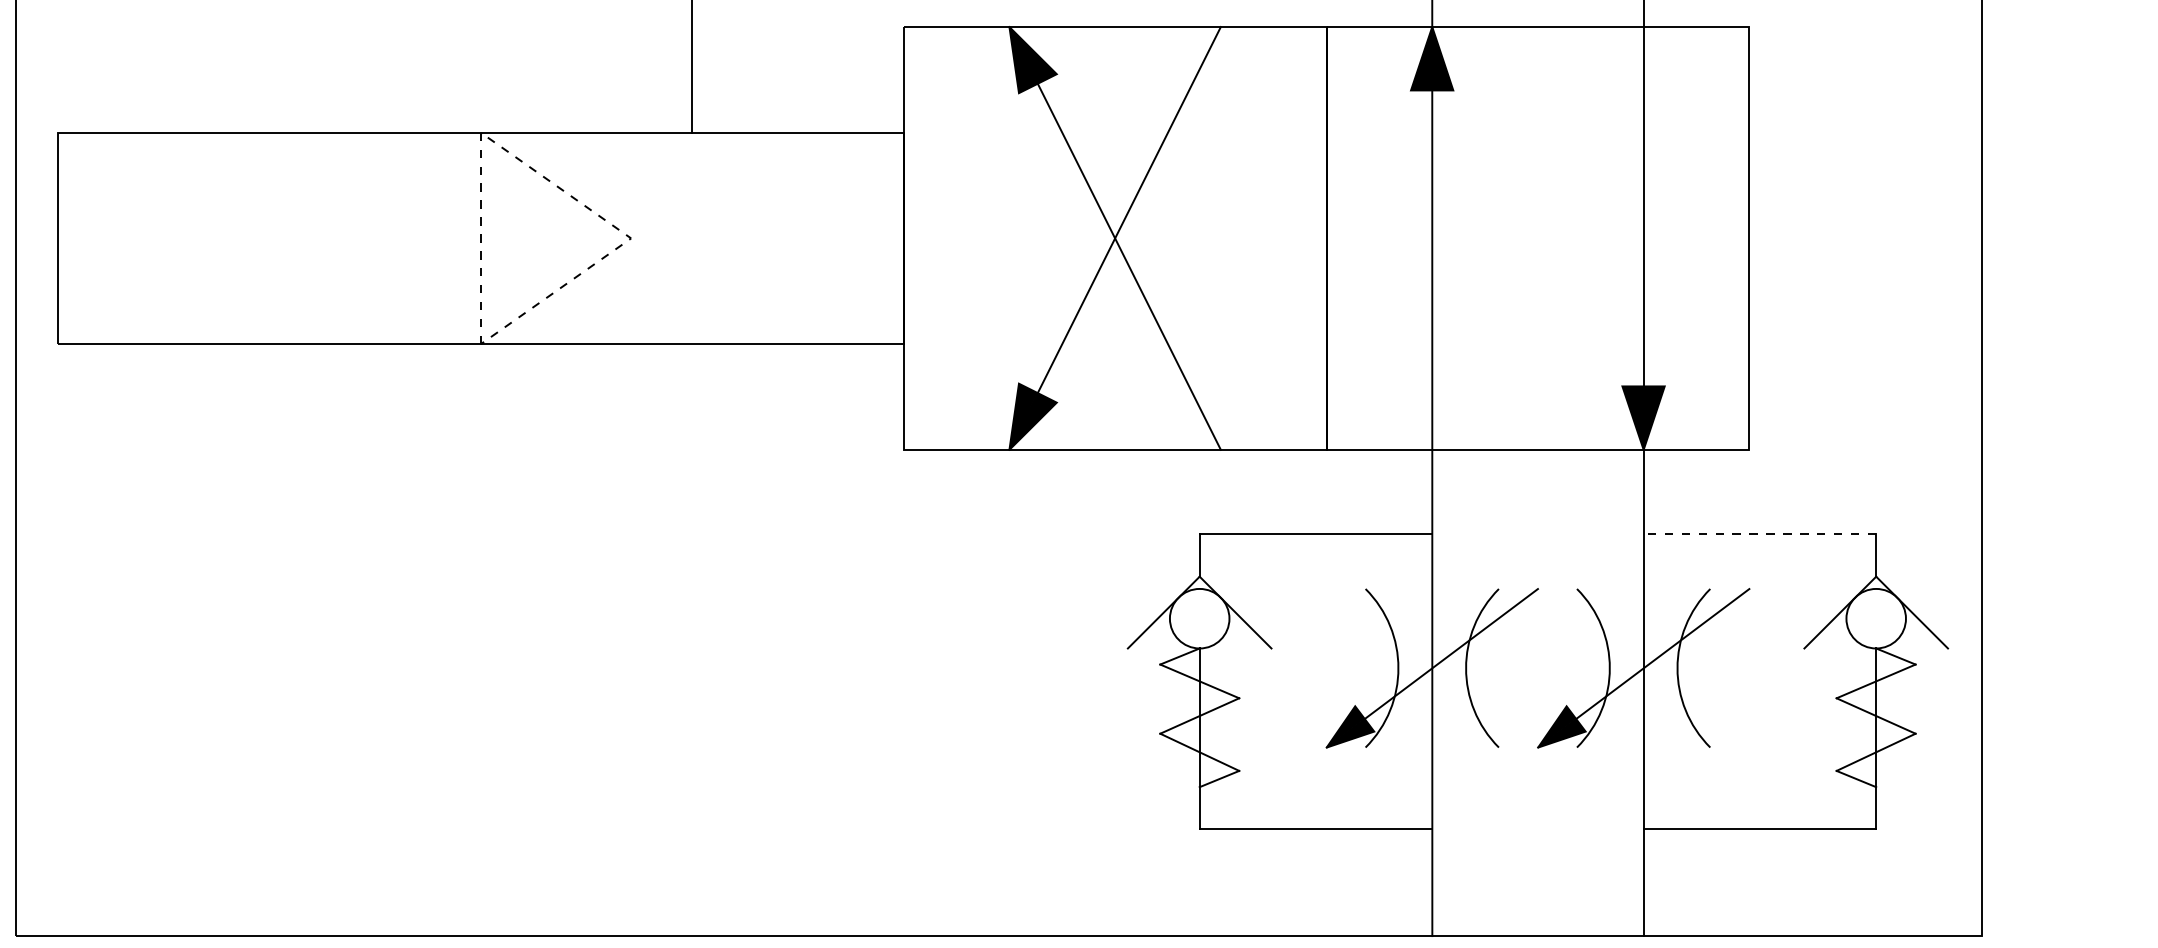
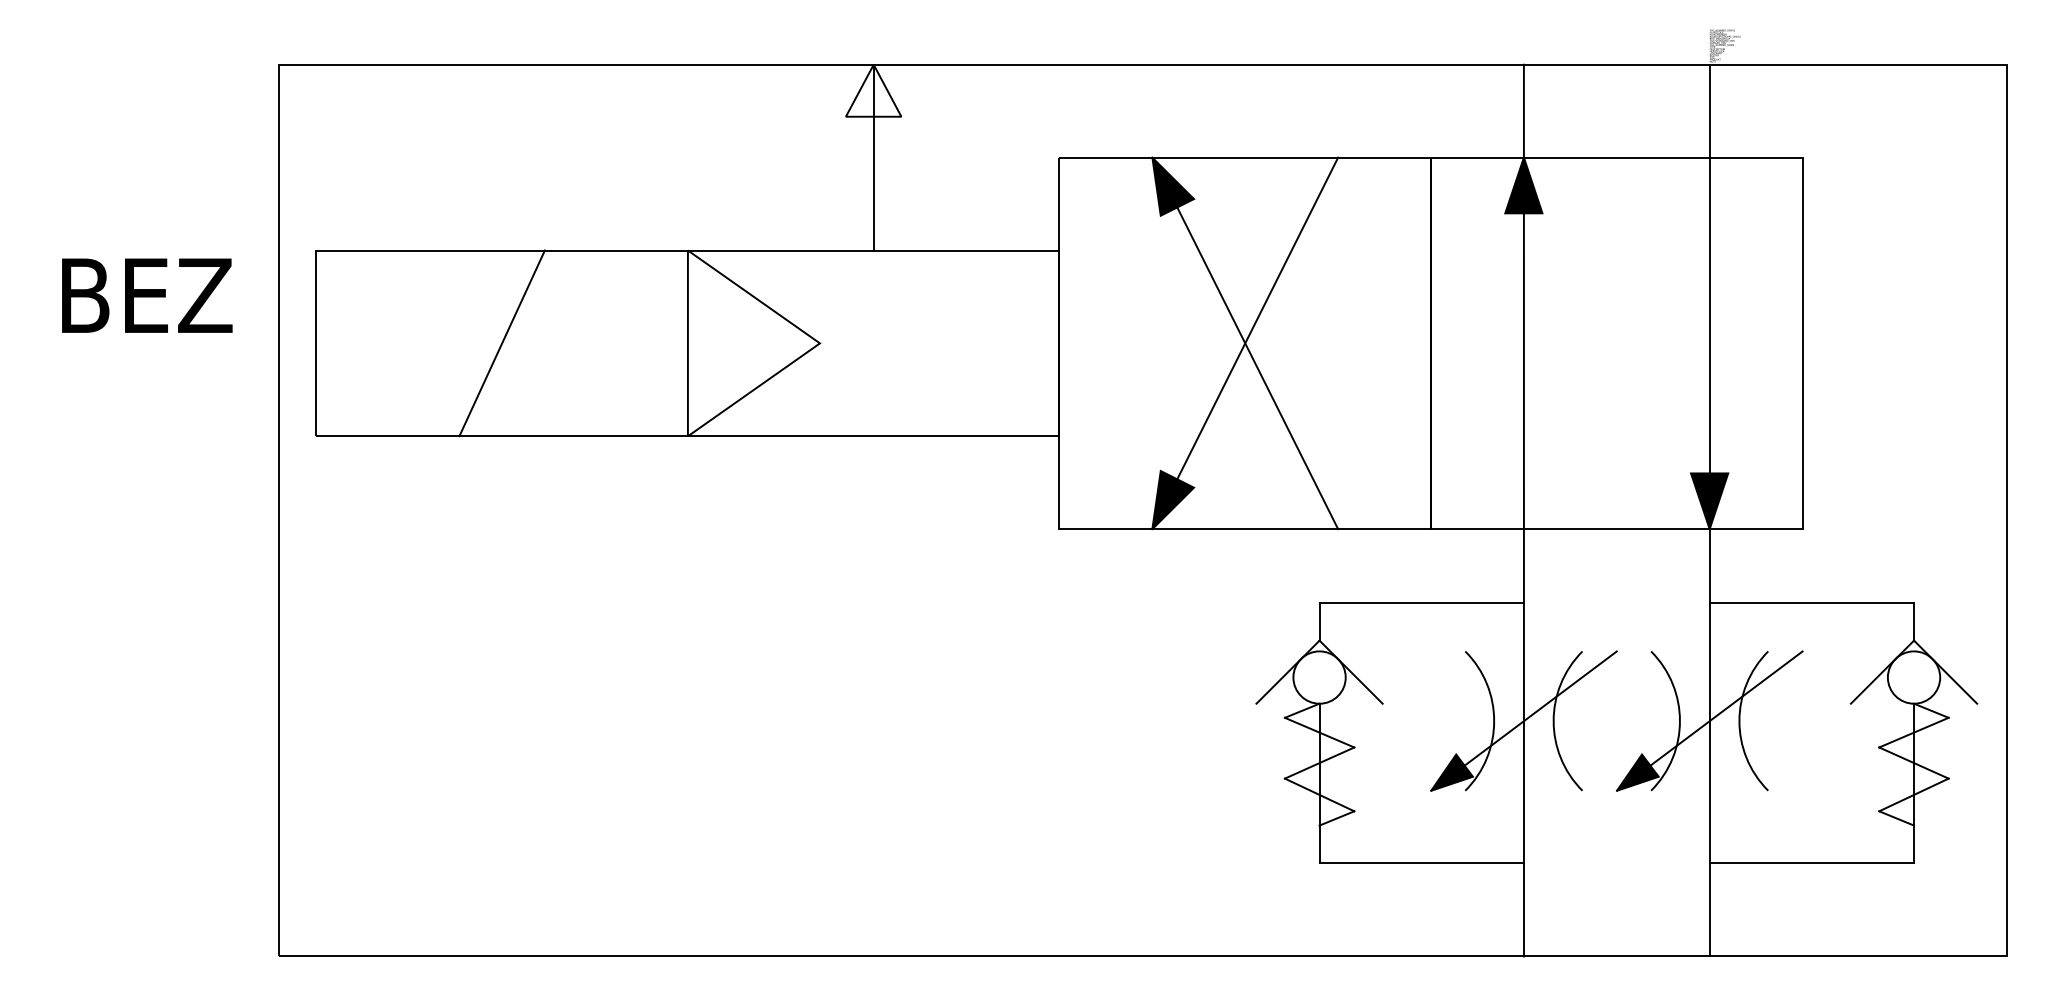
line: (545, 178) -> (744, 290), dashed -> solid
line: (268, 238) -> (501, 343), added
line: (1759, 534) -> (1811, 603), dashed -> solid

